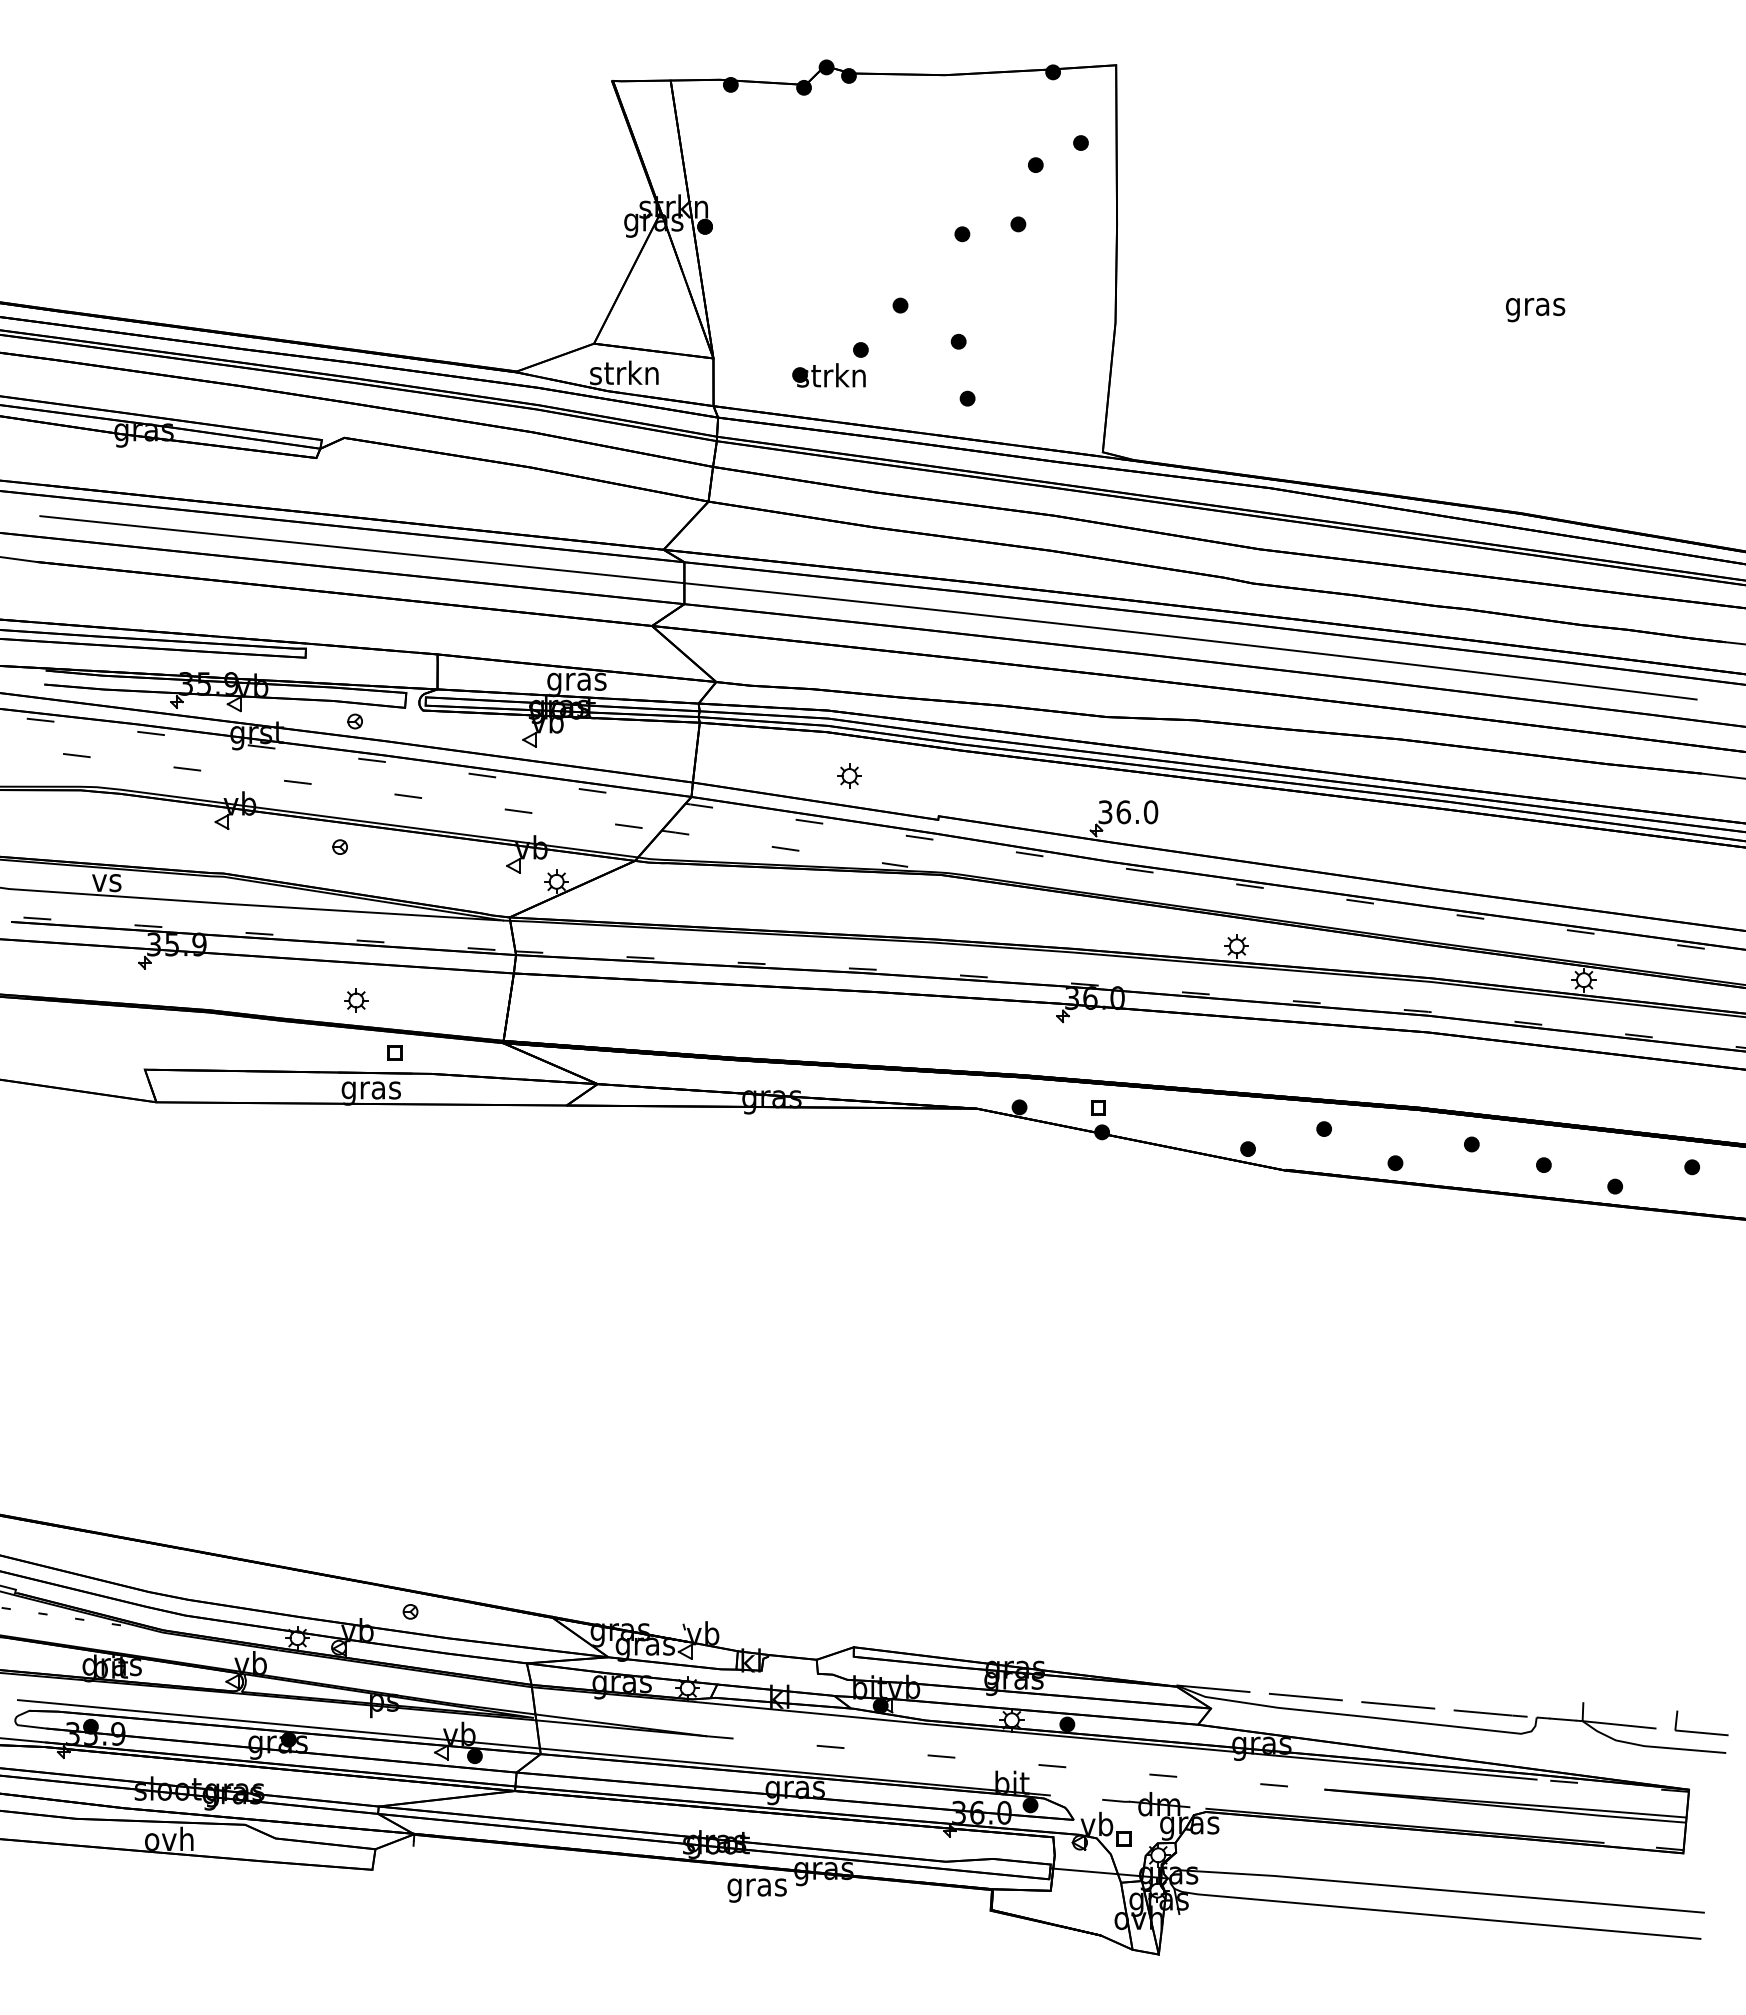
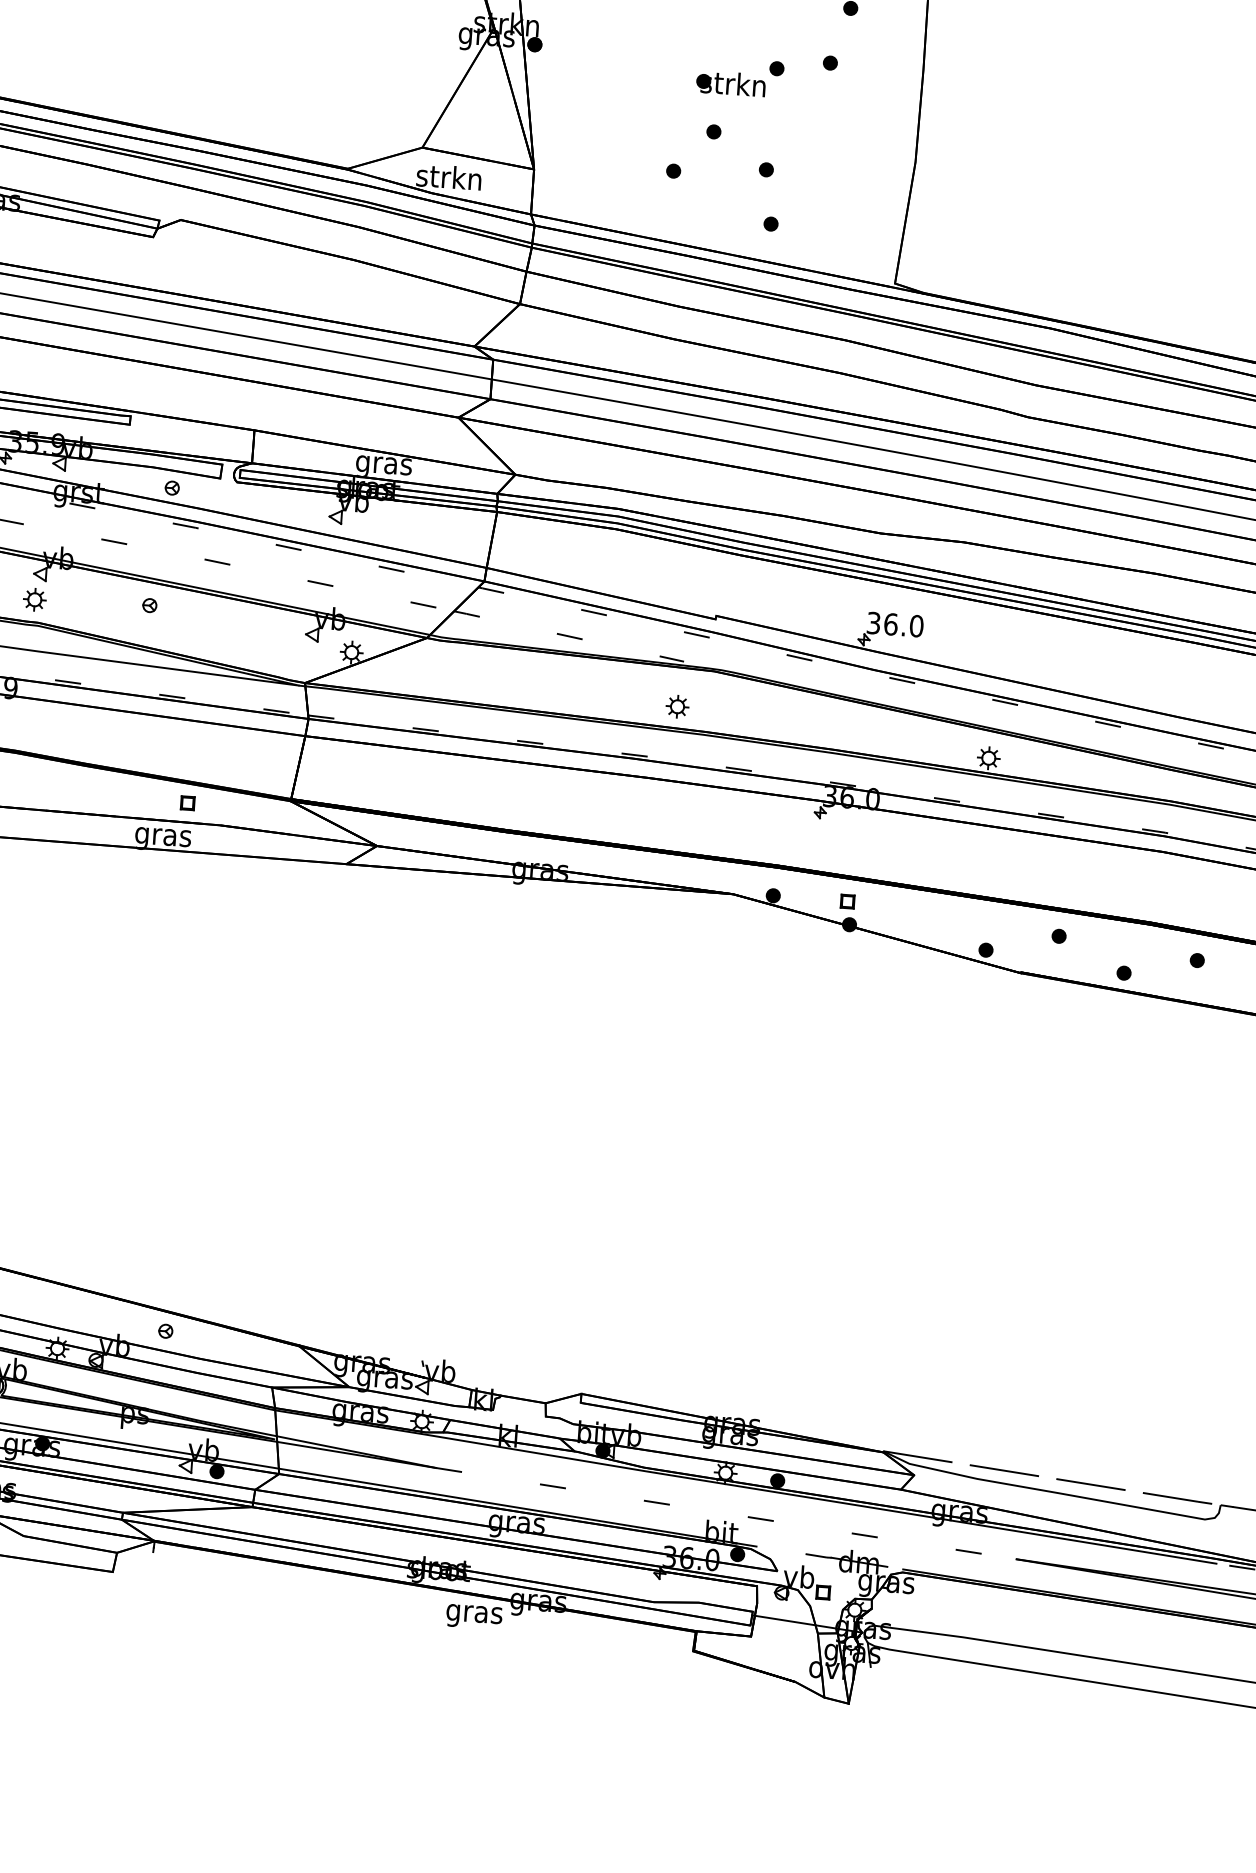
part: (828, 375) -> (730, 83), moved
part: (849, 775) -> (677, 706), moved
part: (356, 1000) -> (35, 599), moved

